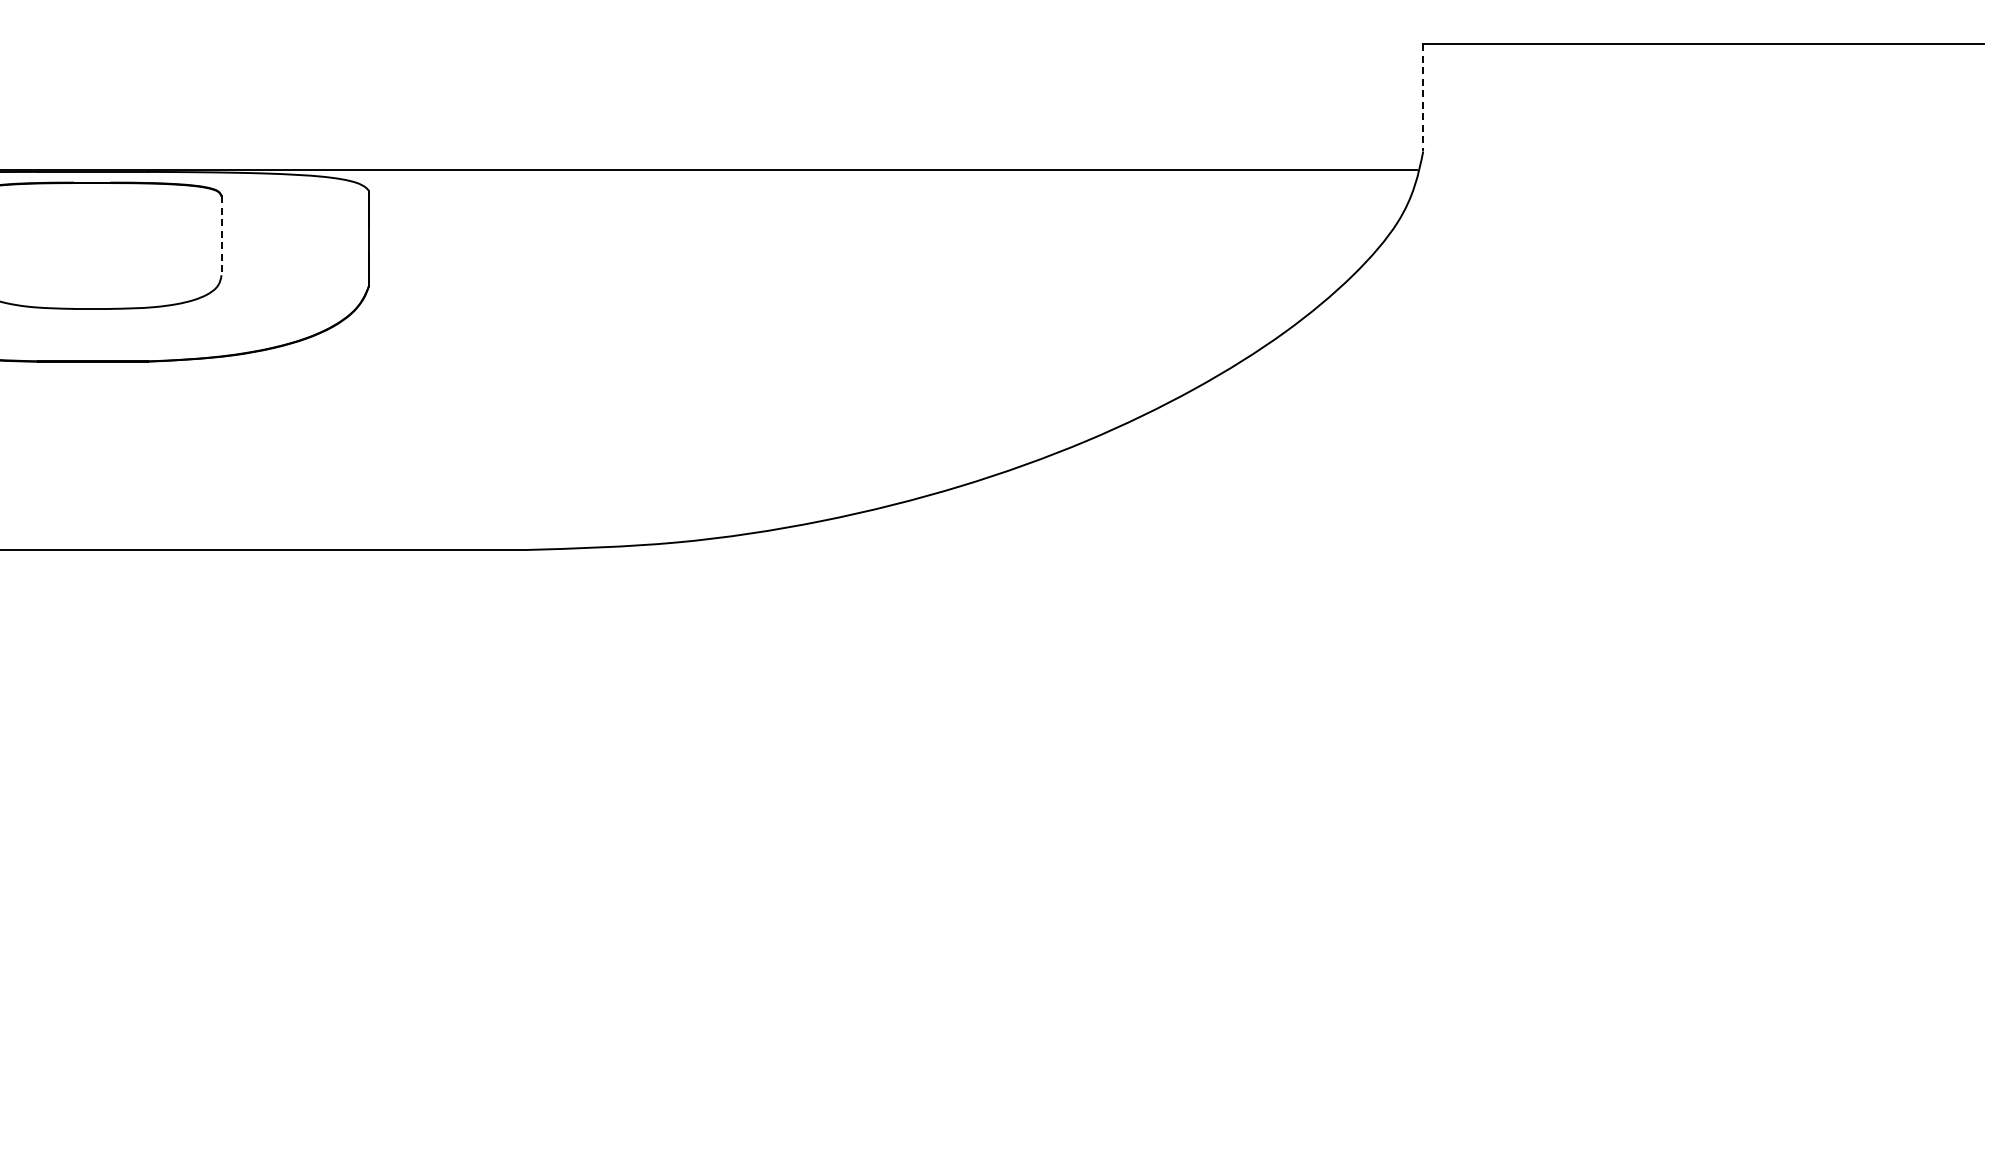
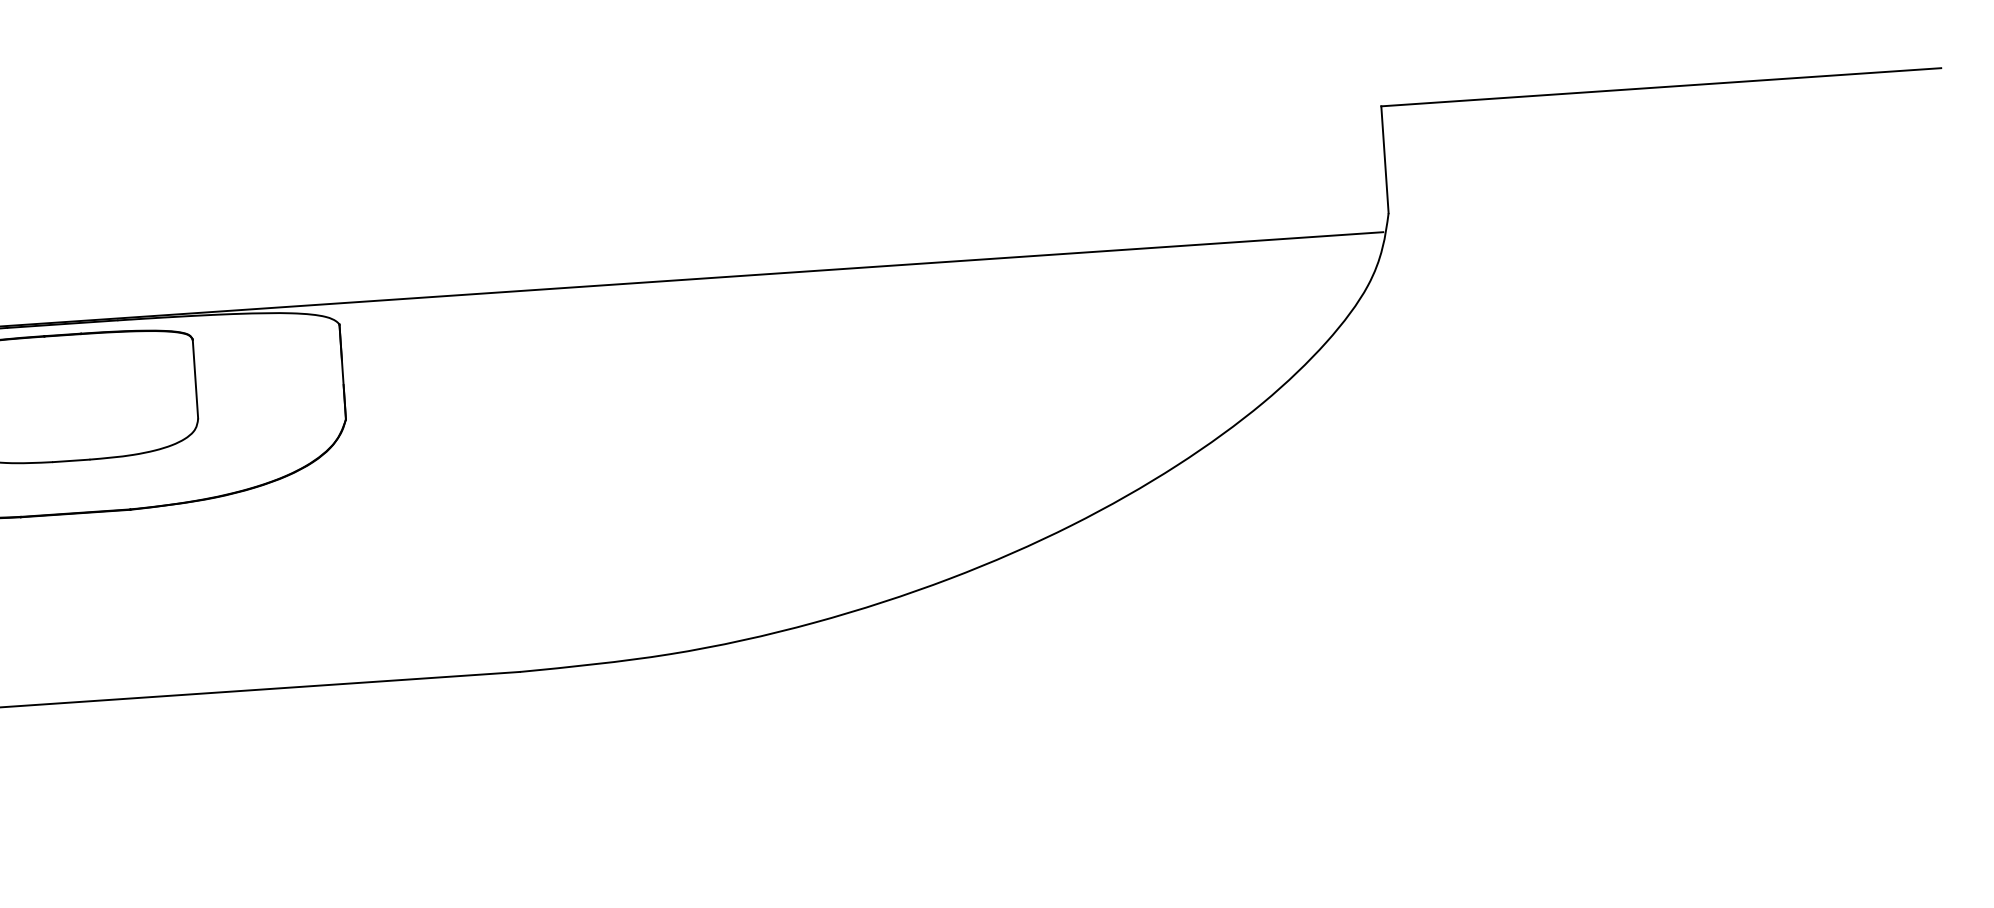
line: (1423, 97) -> (1385, 159), dashed -> solid
line: (221, 235) -> (195, 378), dashed -> solid

